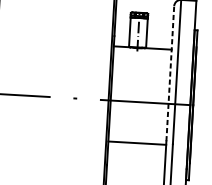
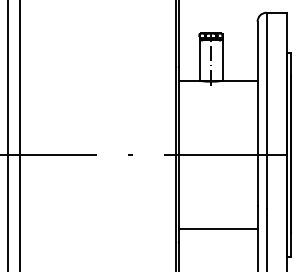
line: (170, 73) -> (257, 113), dashed -> solid
line: (136, 143) -> (217, 228), moved

